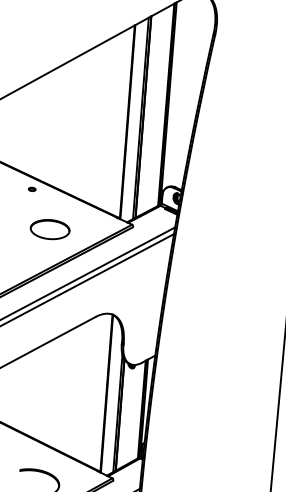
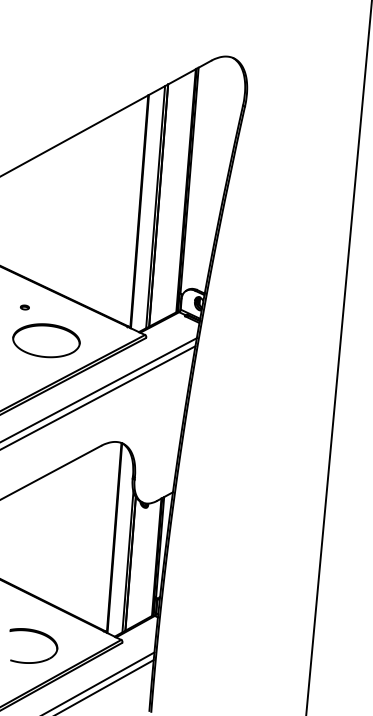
part: (31, 189) -> (24, 307), moved
part: (50, 229) -> (46, 340), size x1.43

